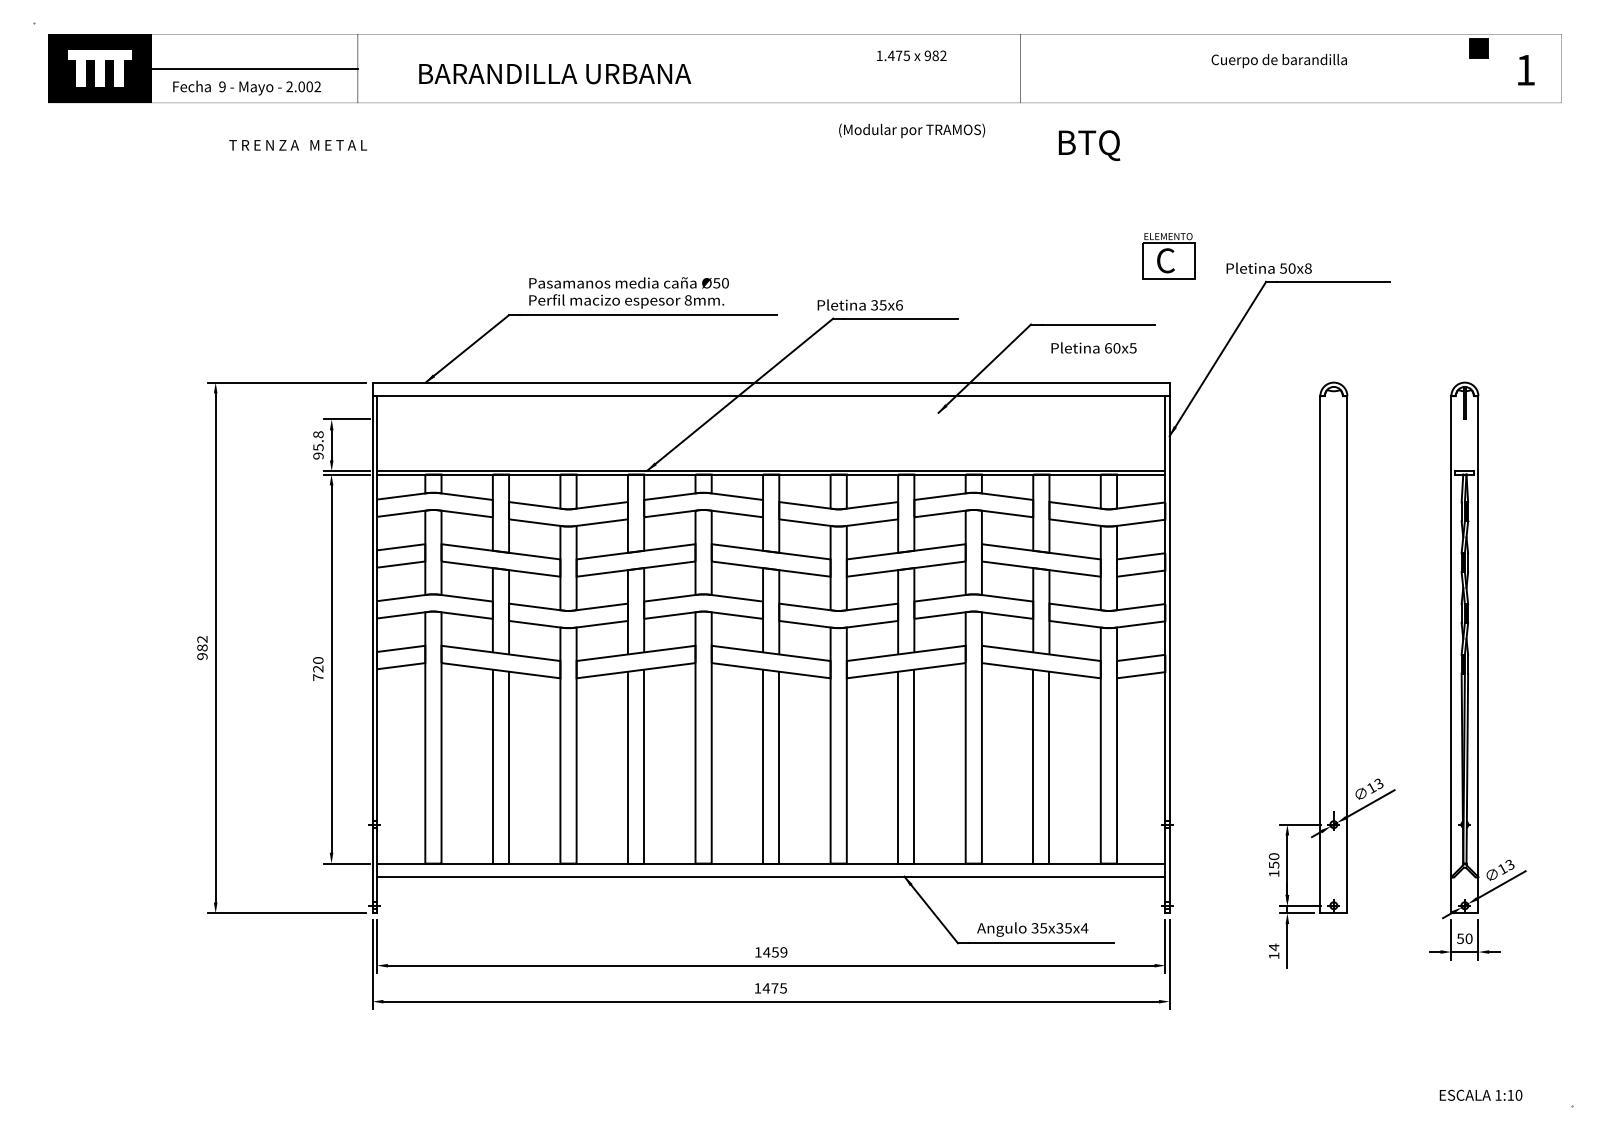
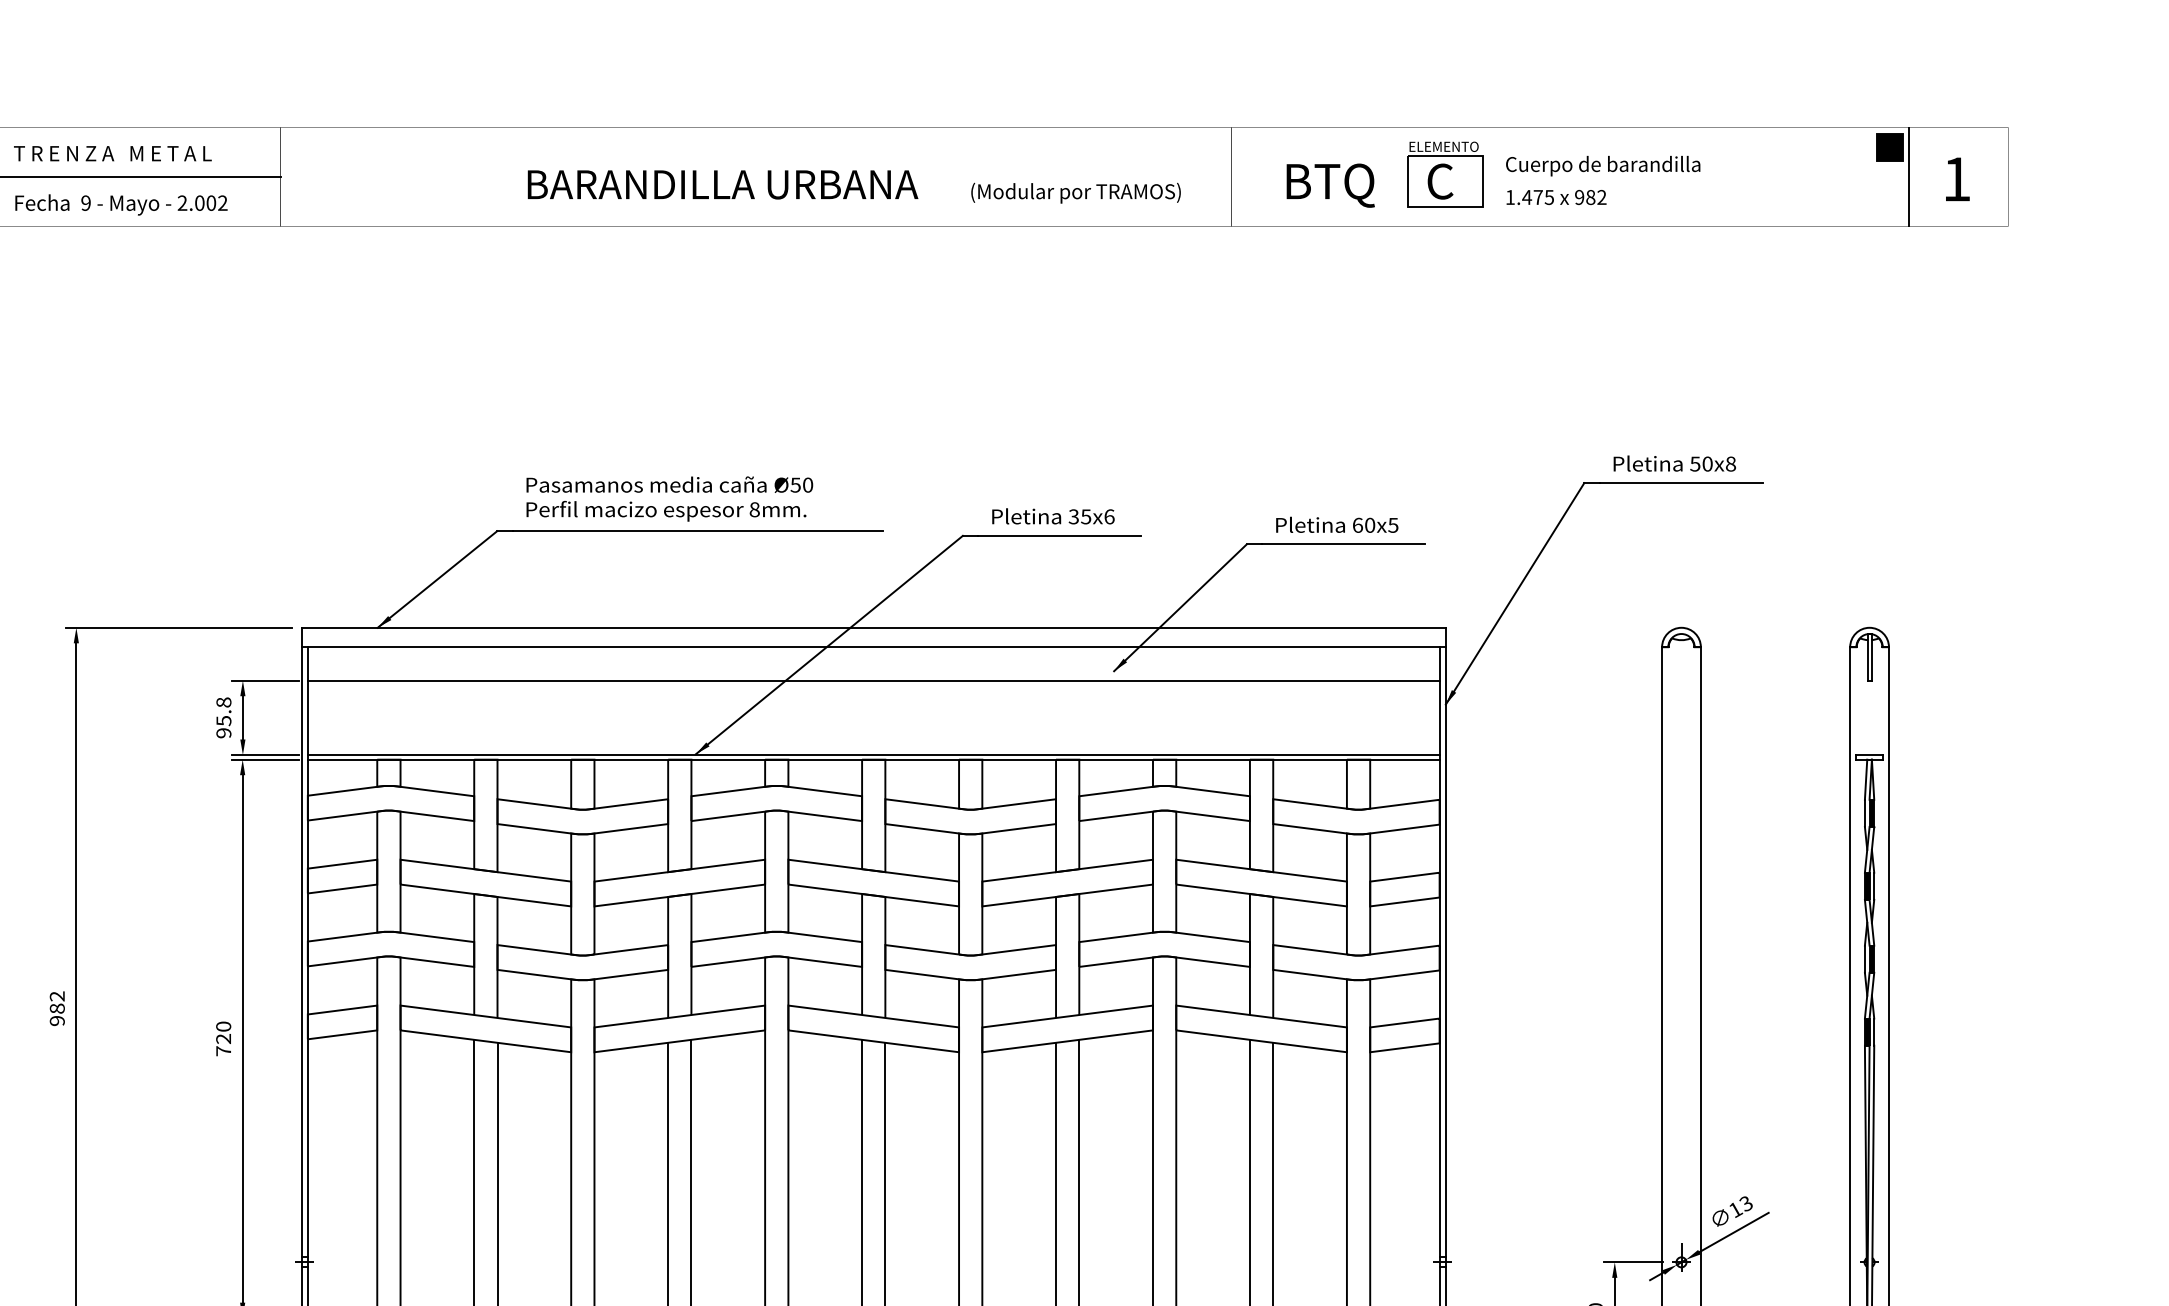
text: (911, 55) -> (1556, 196), moved
line: (1492, 68) -> (1909, 176), added
text: (555, 74) -> (723, 185), moved
text: (912, 130) -> (1076, 192), moved
text: (297, 145) -> (111, 153), moved
text: (1089, 145) -> (1330, 185), moved
part: (1168, 256) -> (1444, 175), moved
text: (1268, 267) -> (1673, 462), moved
text: (859, 304) -> (1052, 515), moved
text: (1093, 347) -> (1336, 524), moved
line: (770, 419) -> (872, 680), added

